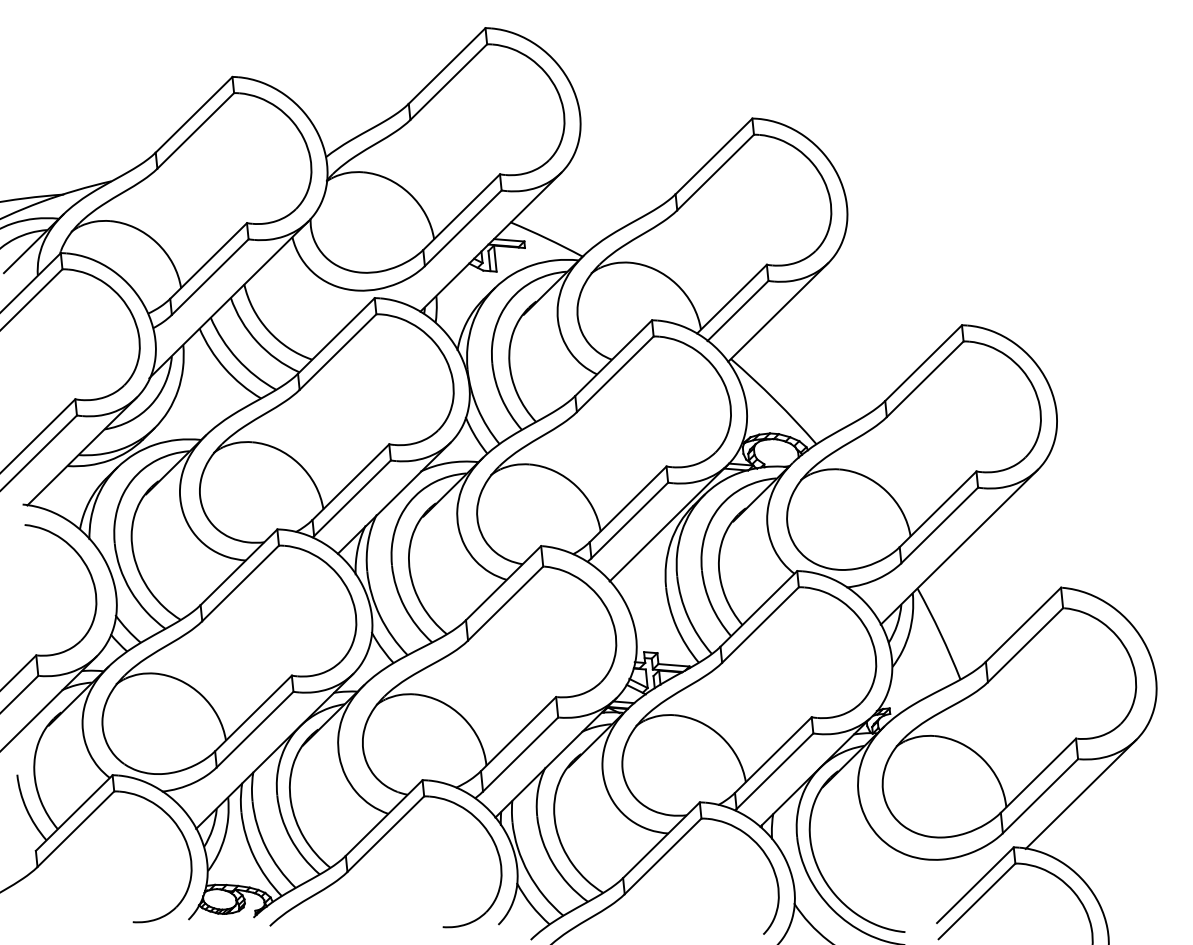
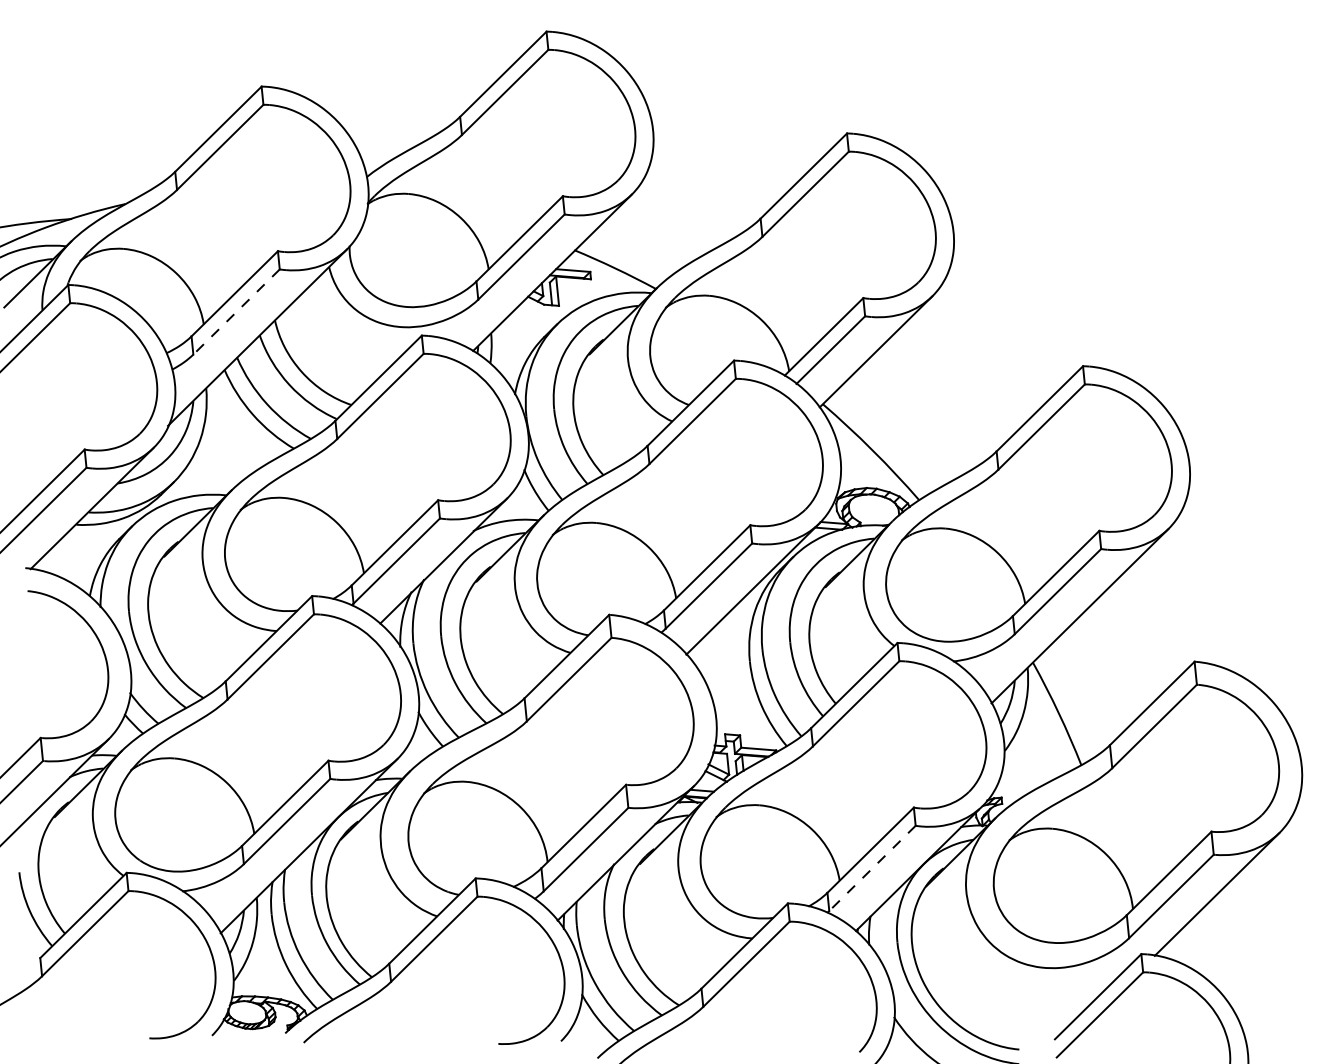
line: (210, 277) -> (236, 312), solid -> dashed
line: (775, 771) -> (872, 868), solid -> dashed

